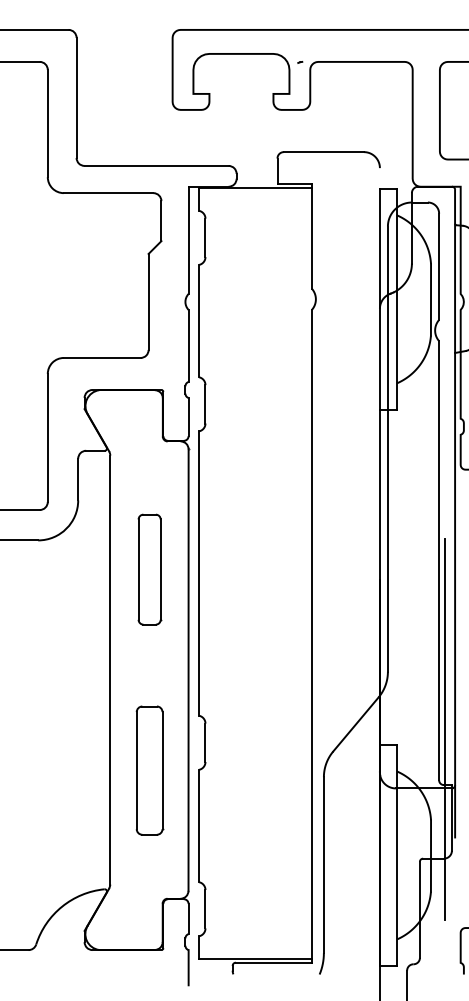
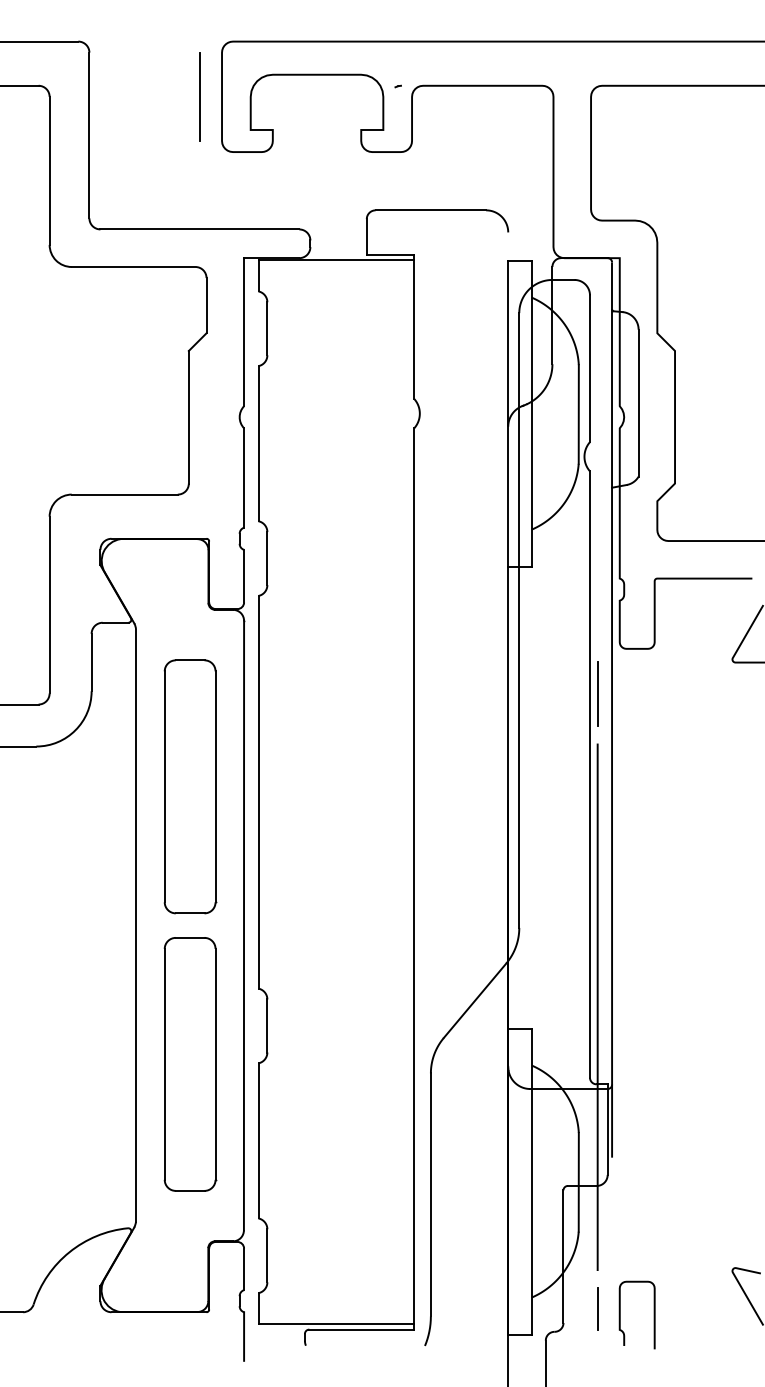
line: (156, 69) -> (199, 96), added
line: (444, 502) -> (597, 693), added
part: (149, 569) -> (190, 786), size x1.67
part: (149, 770) -> (190, 1064), size x1.43
line: (444, 947) -> (597, 1308), added

